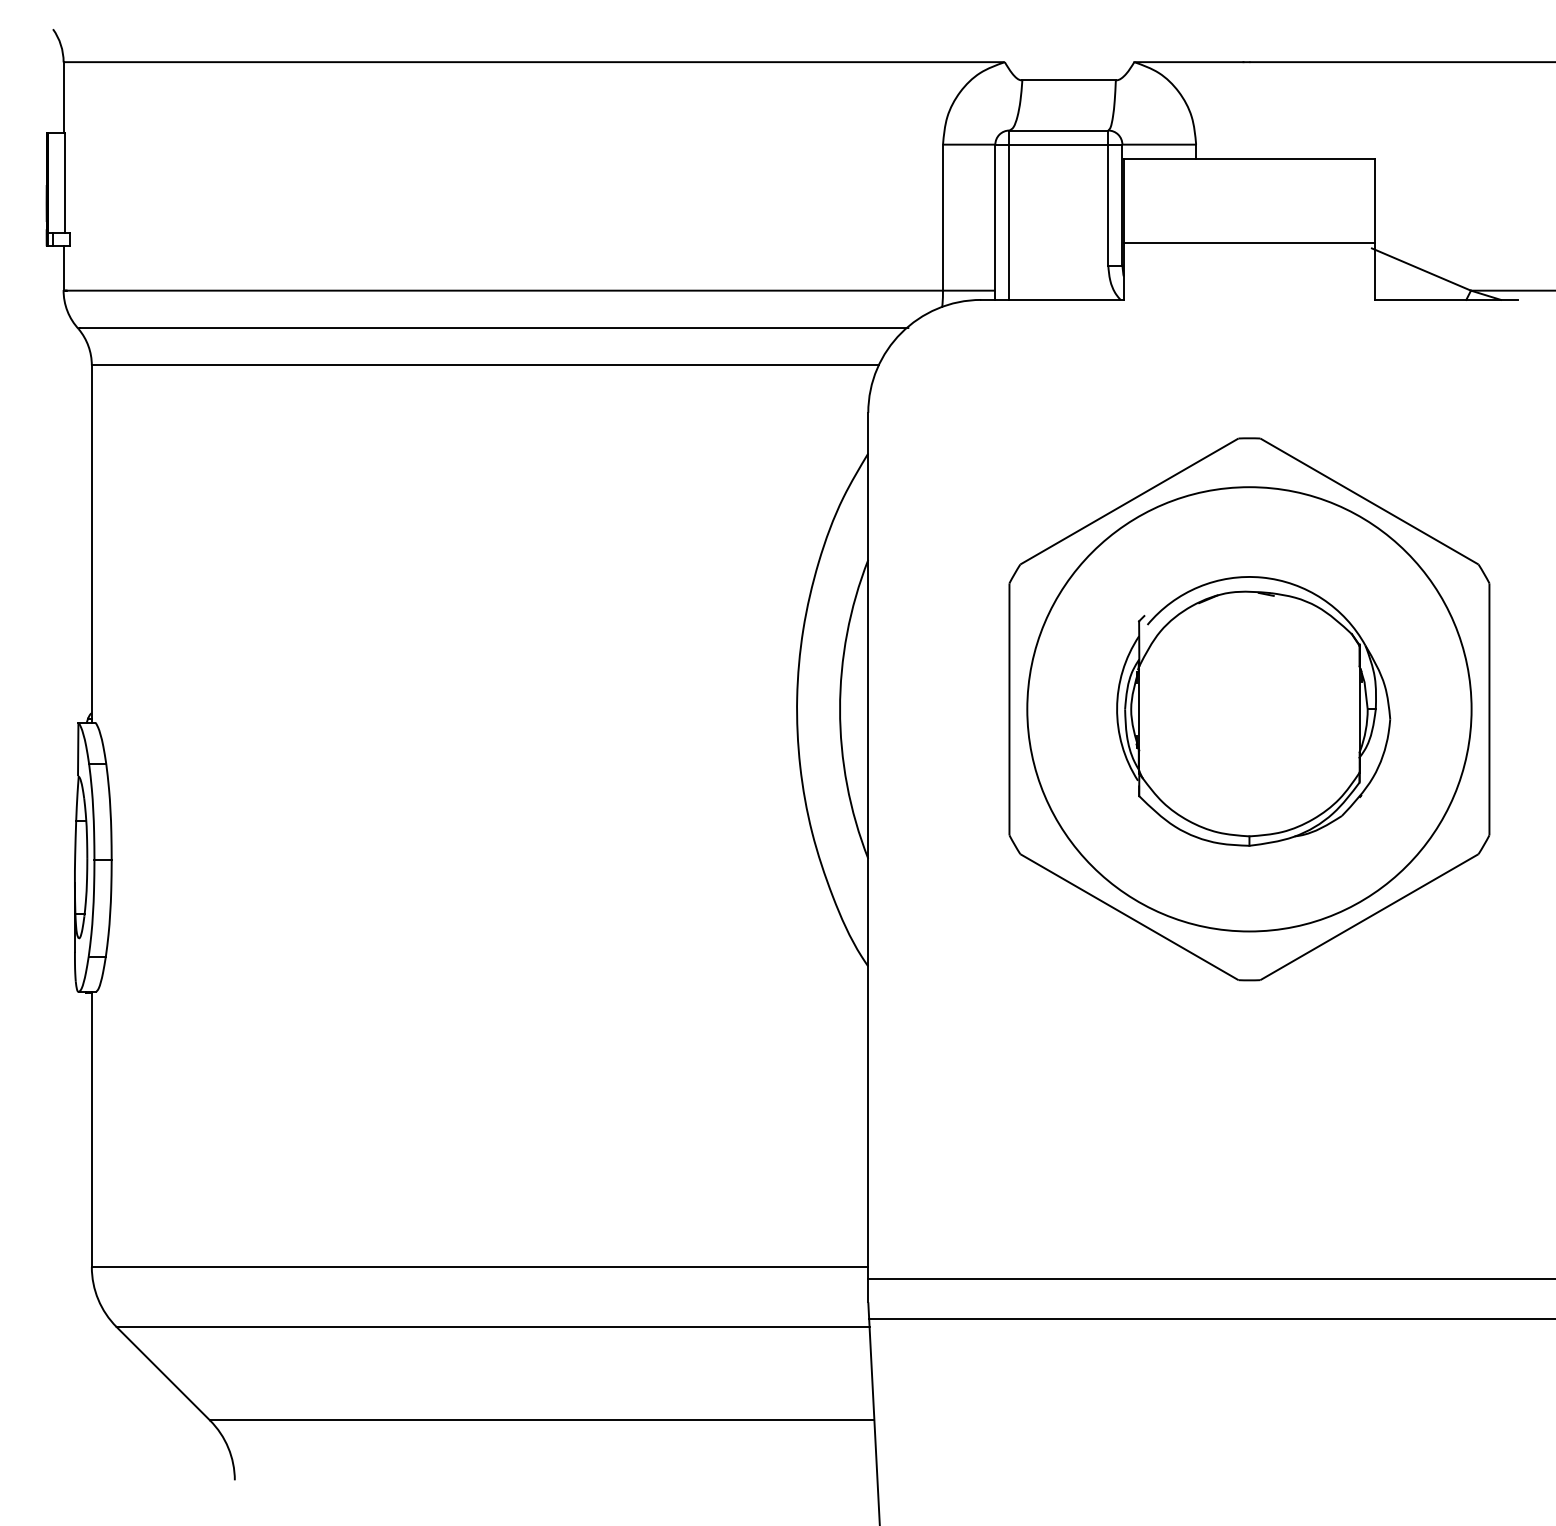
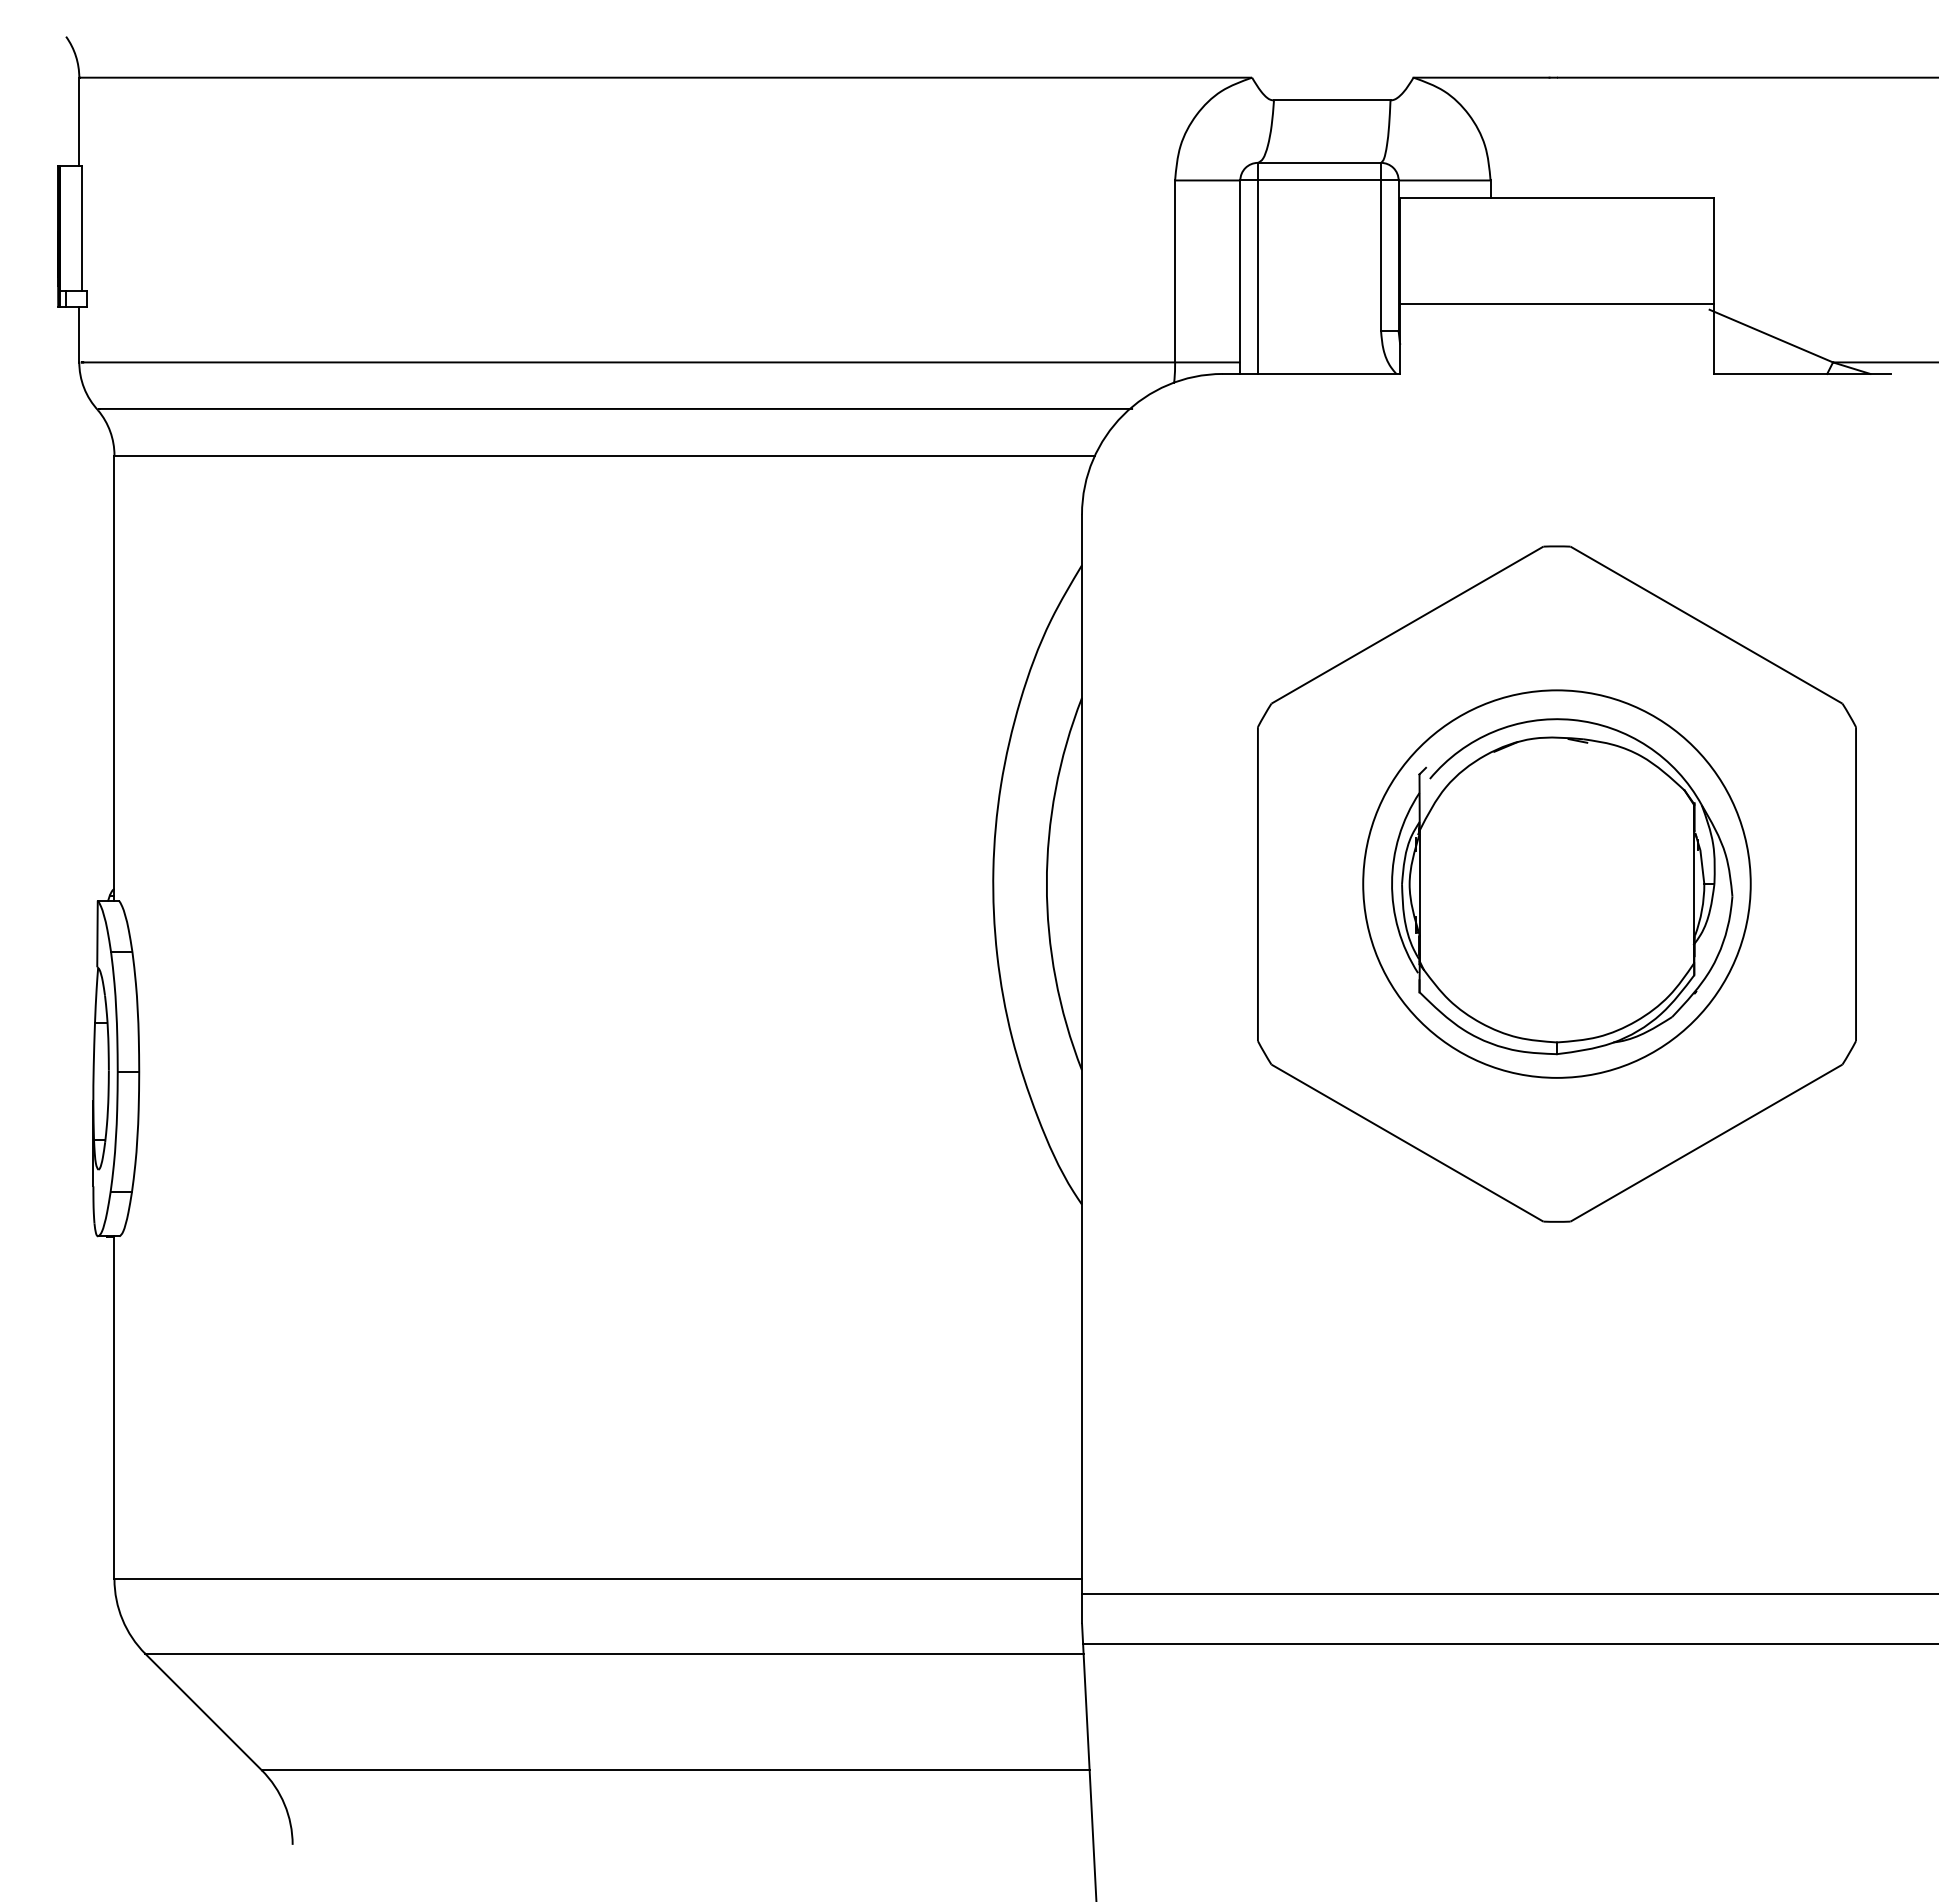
circle: (1249, 708) -> (1556, 883), size x0.7

